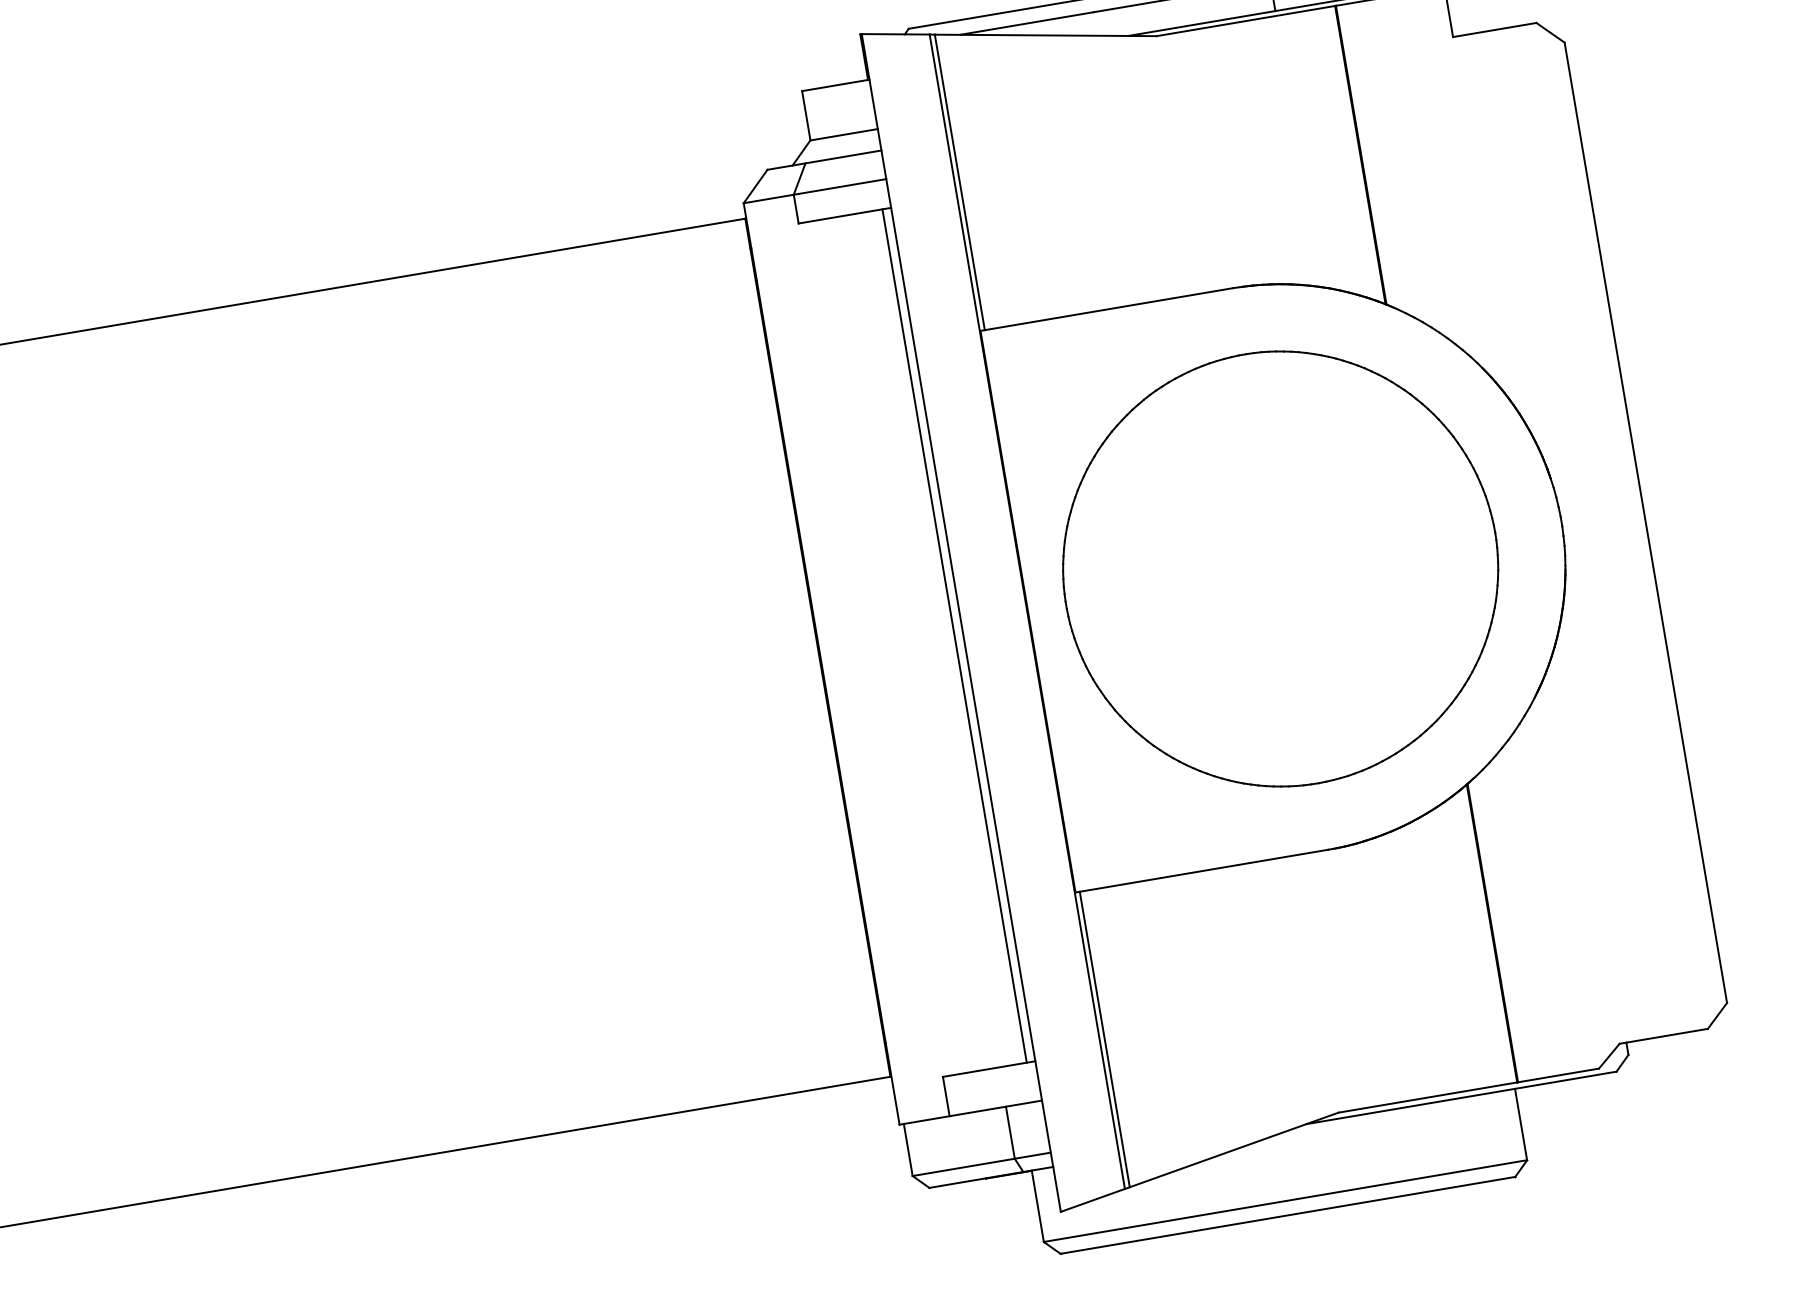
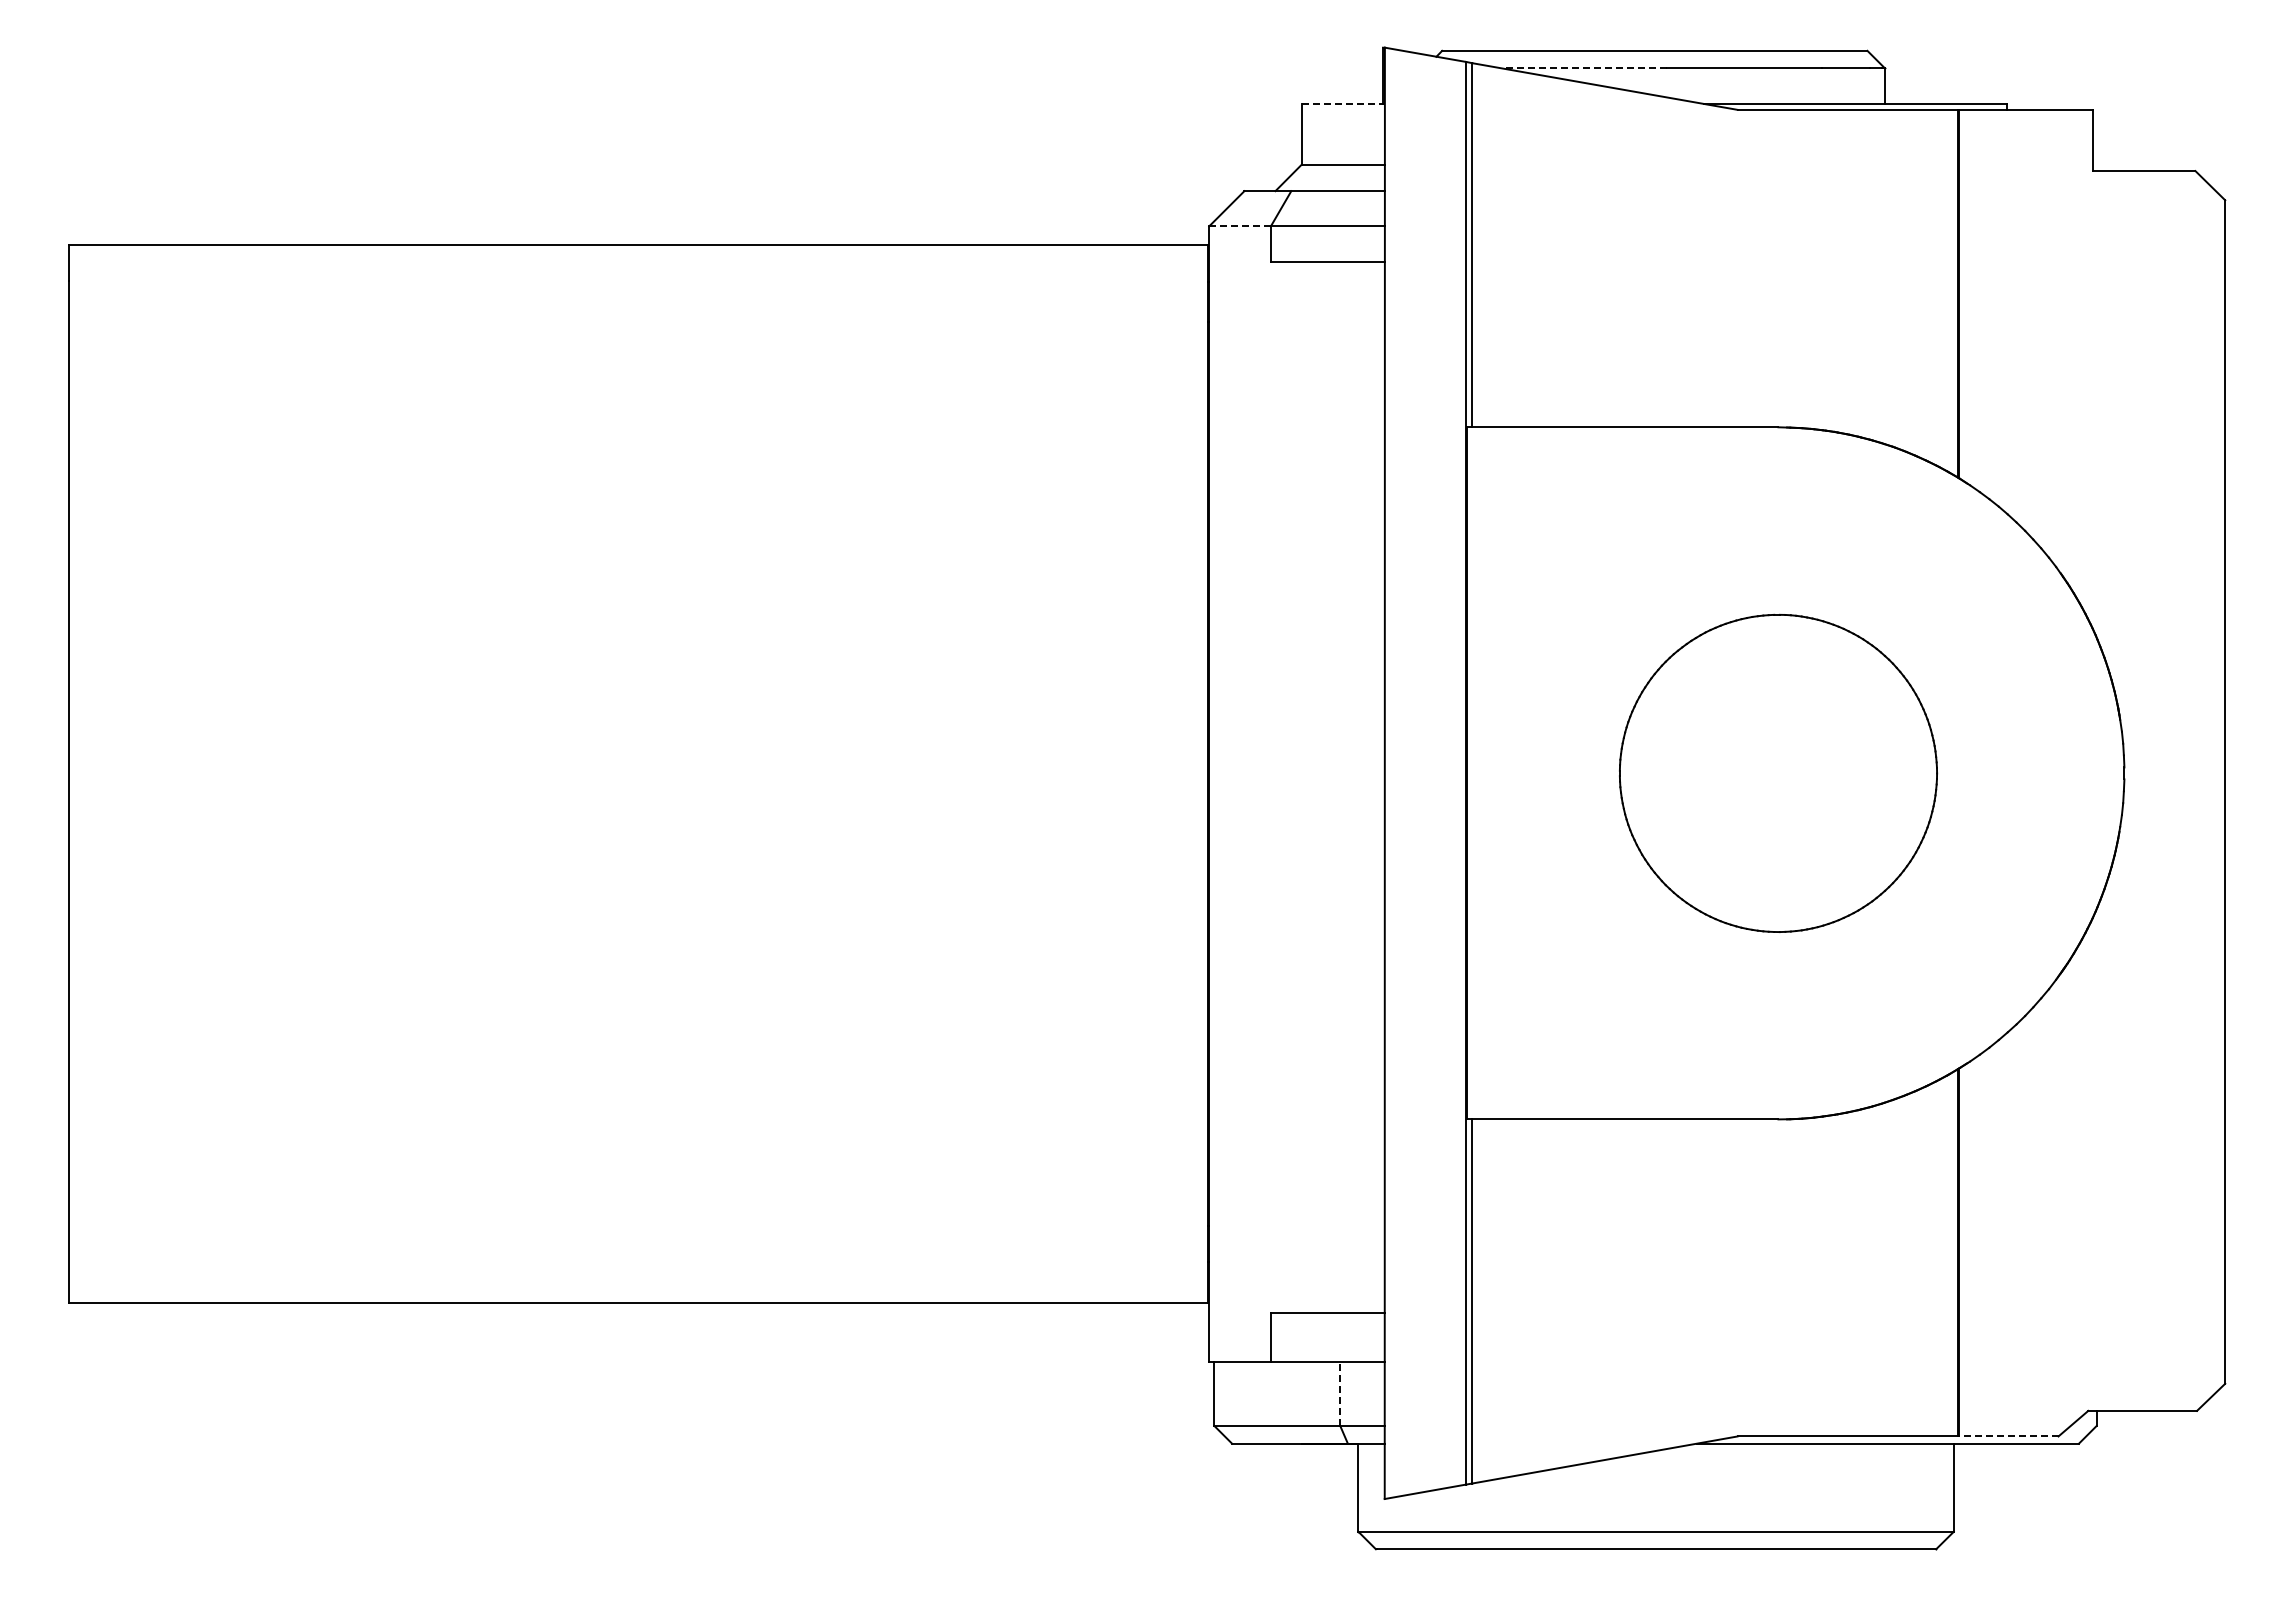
line: (1027, 23) -> (1585, 68), solid -> dashed
line: (835, 85) -> (1343, 103), solid -> dashed
line: (769, 199) -> (1240, 226), solid -> dashed
part: (1280, 569) -> (1778, 773), size x0.6
line: (954, 635) -> (1374, 787), removed
line: (1558, 1075) -> (2008, 1436), solid -> dashed
line: (1010, 1132) -> (1340, 1393), solid -> dashed

